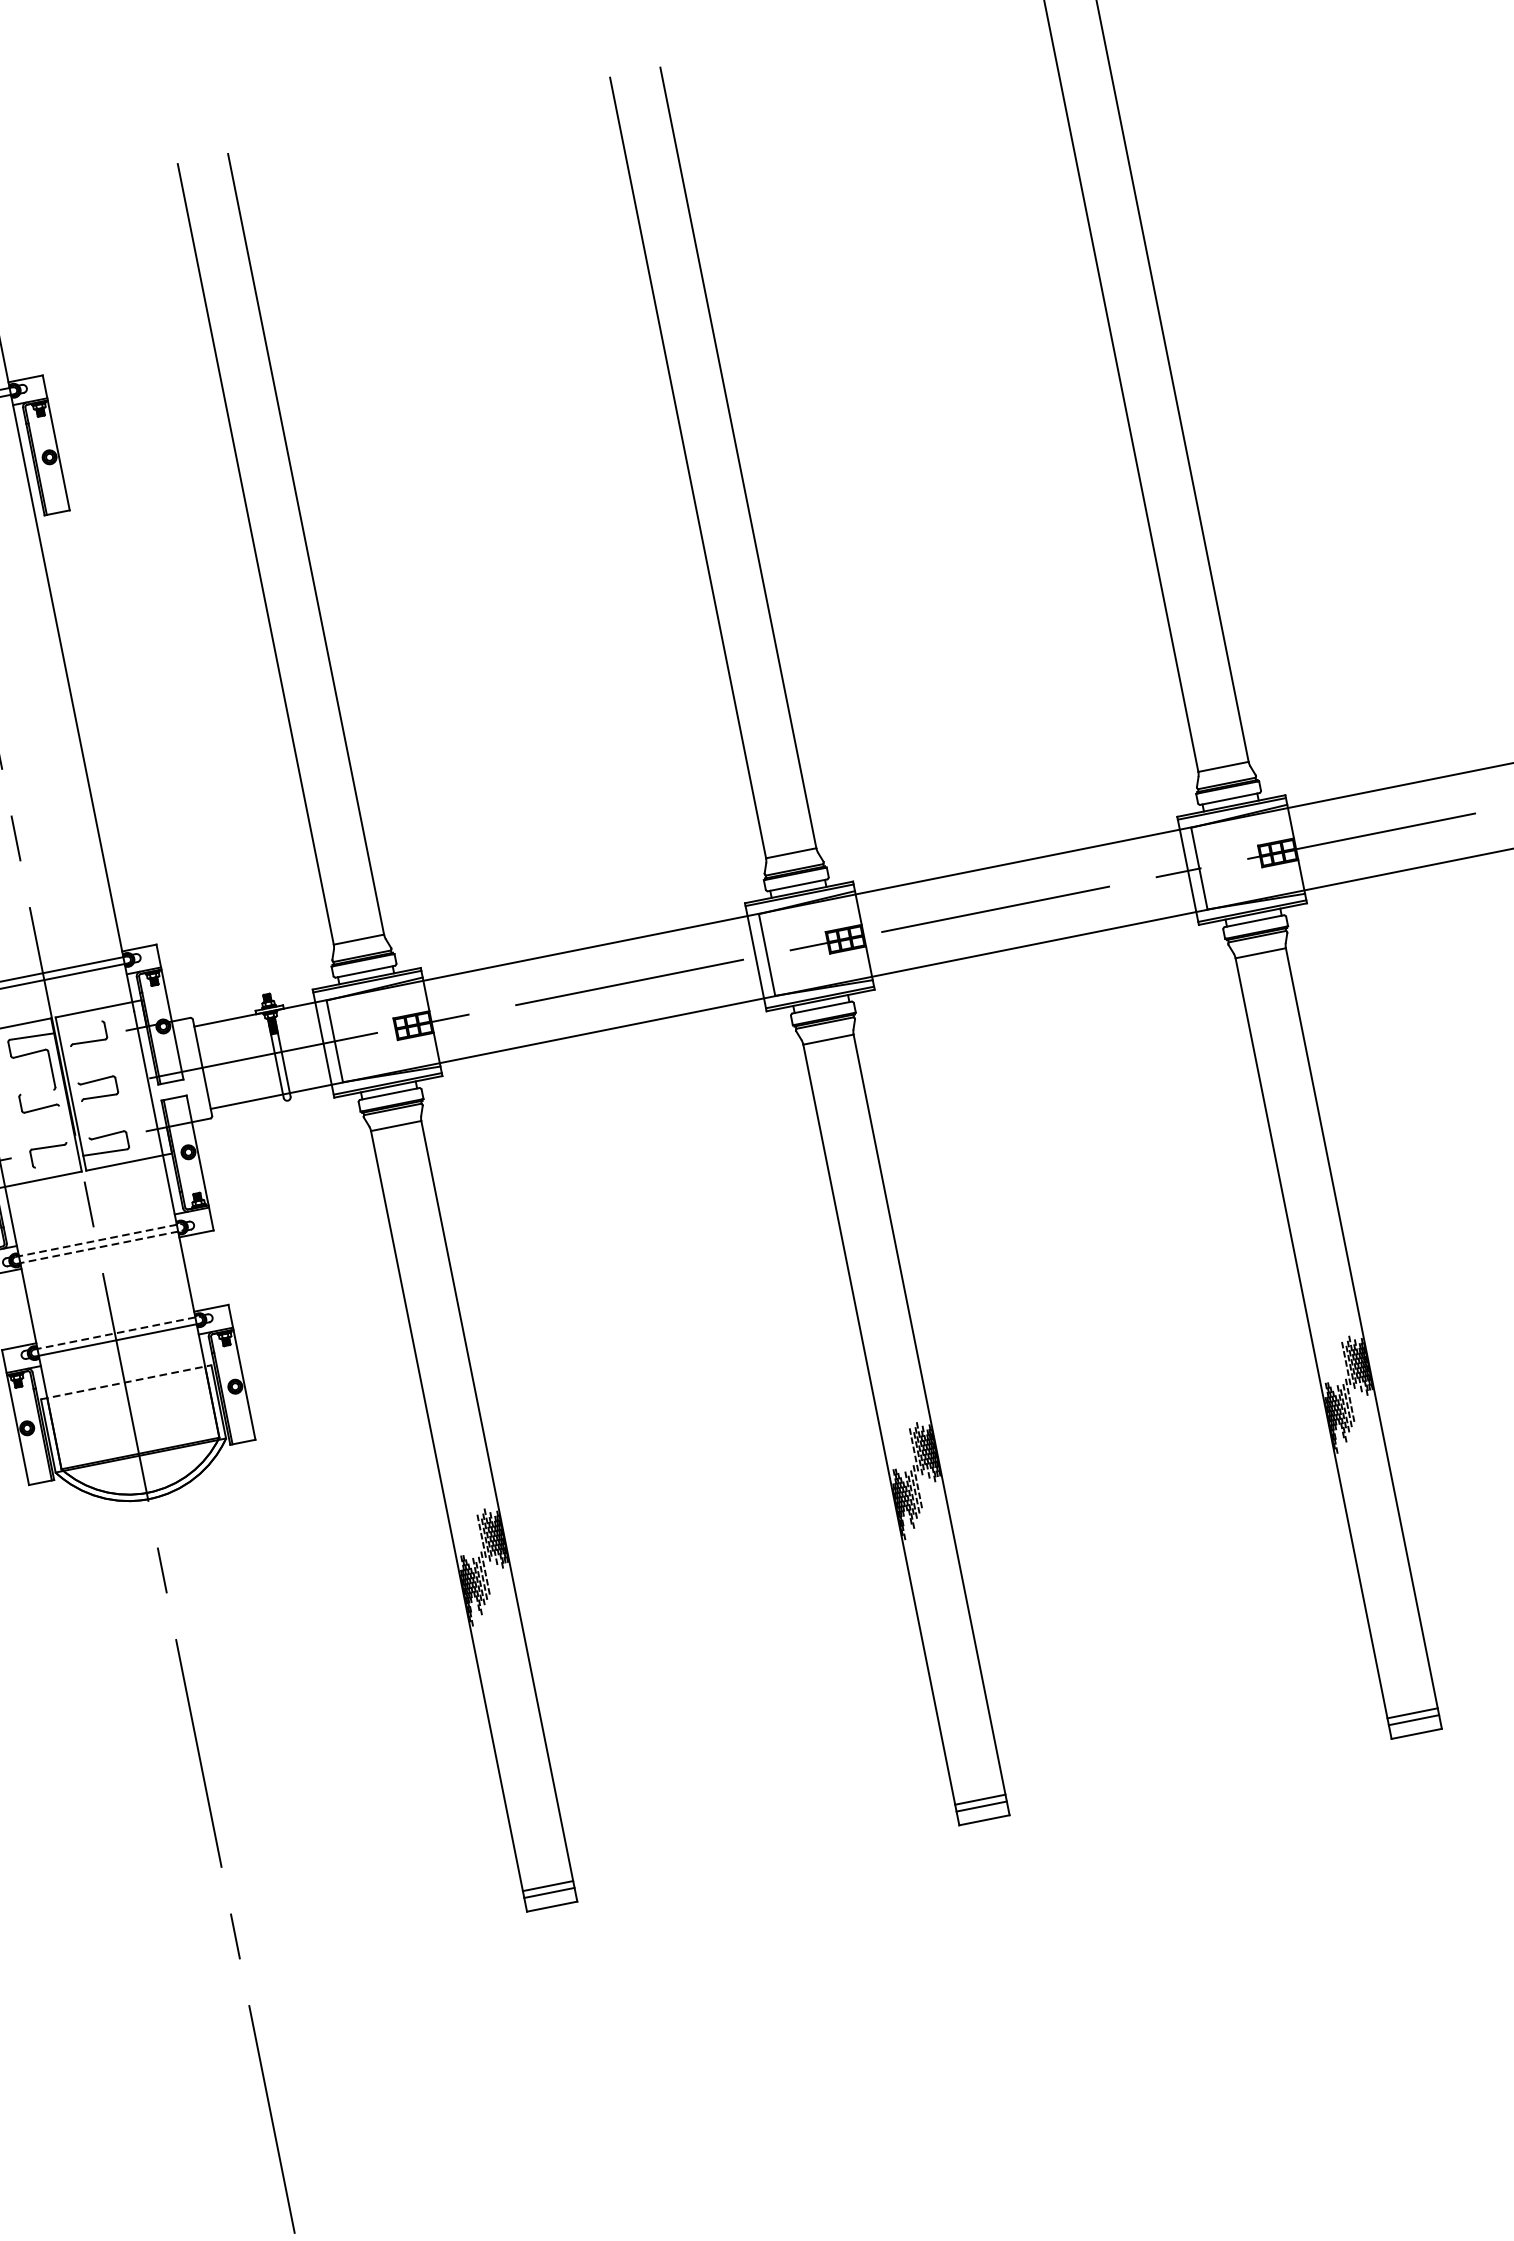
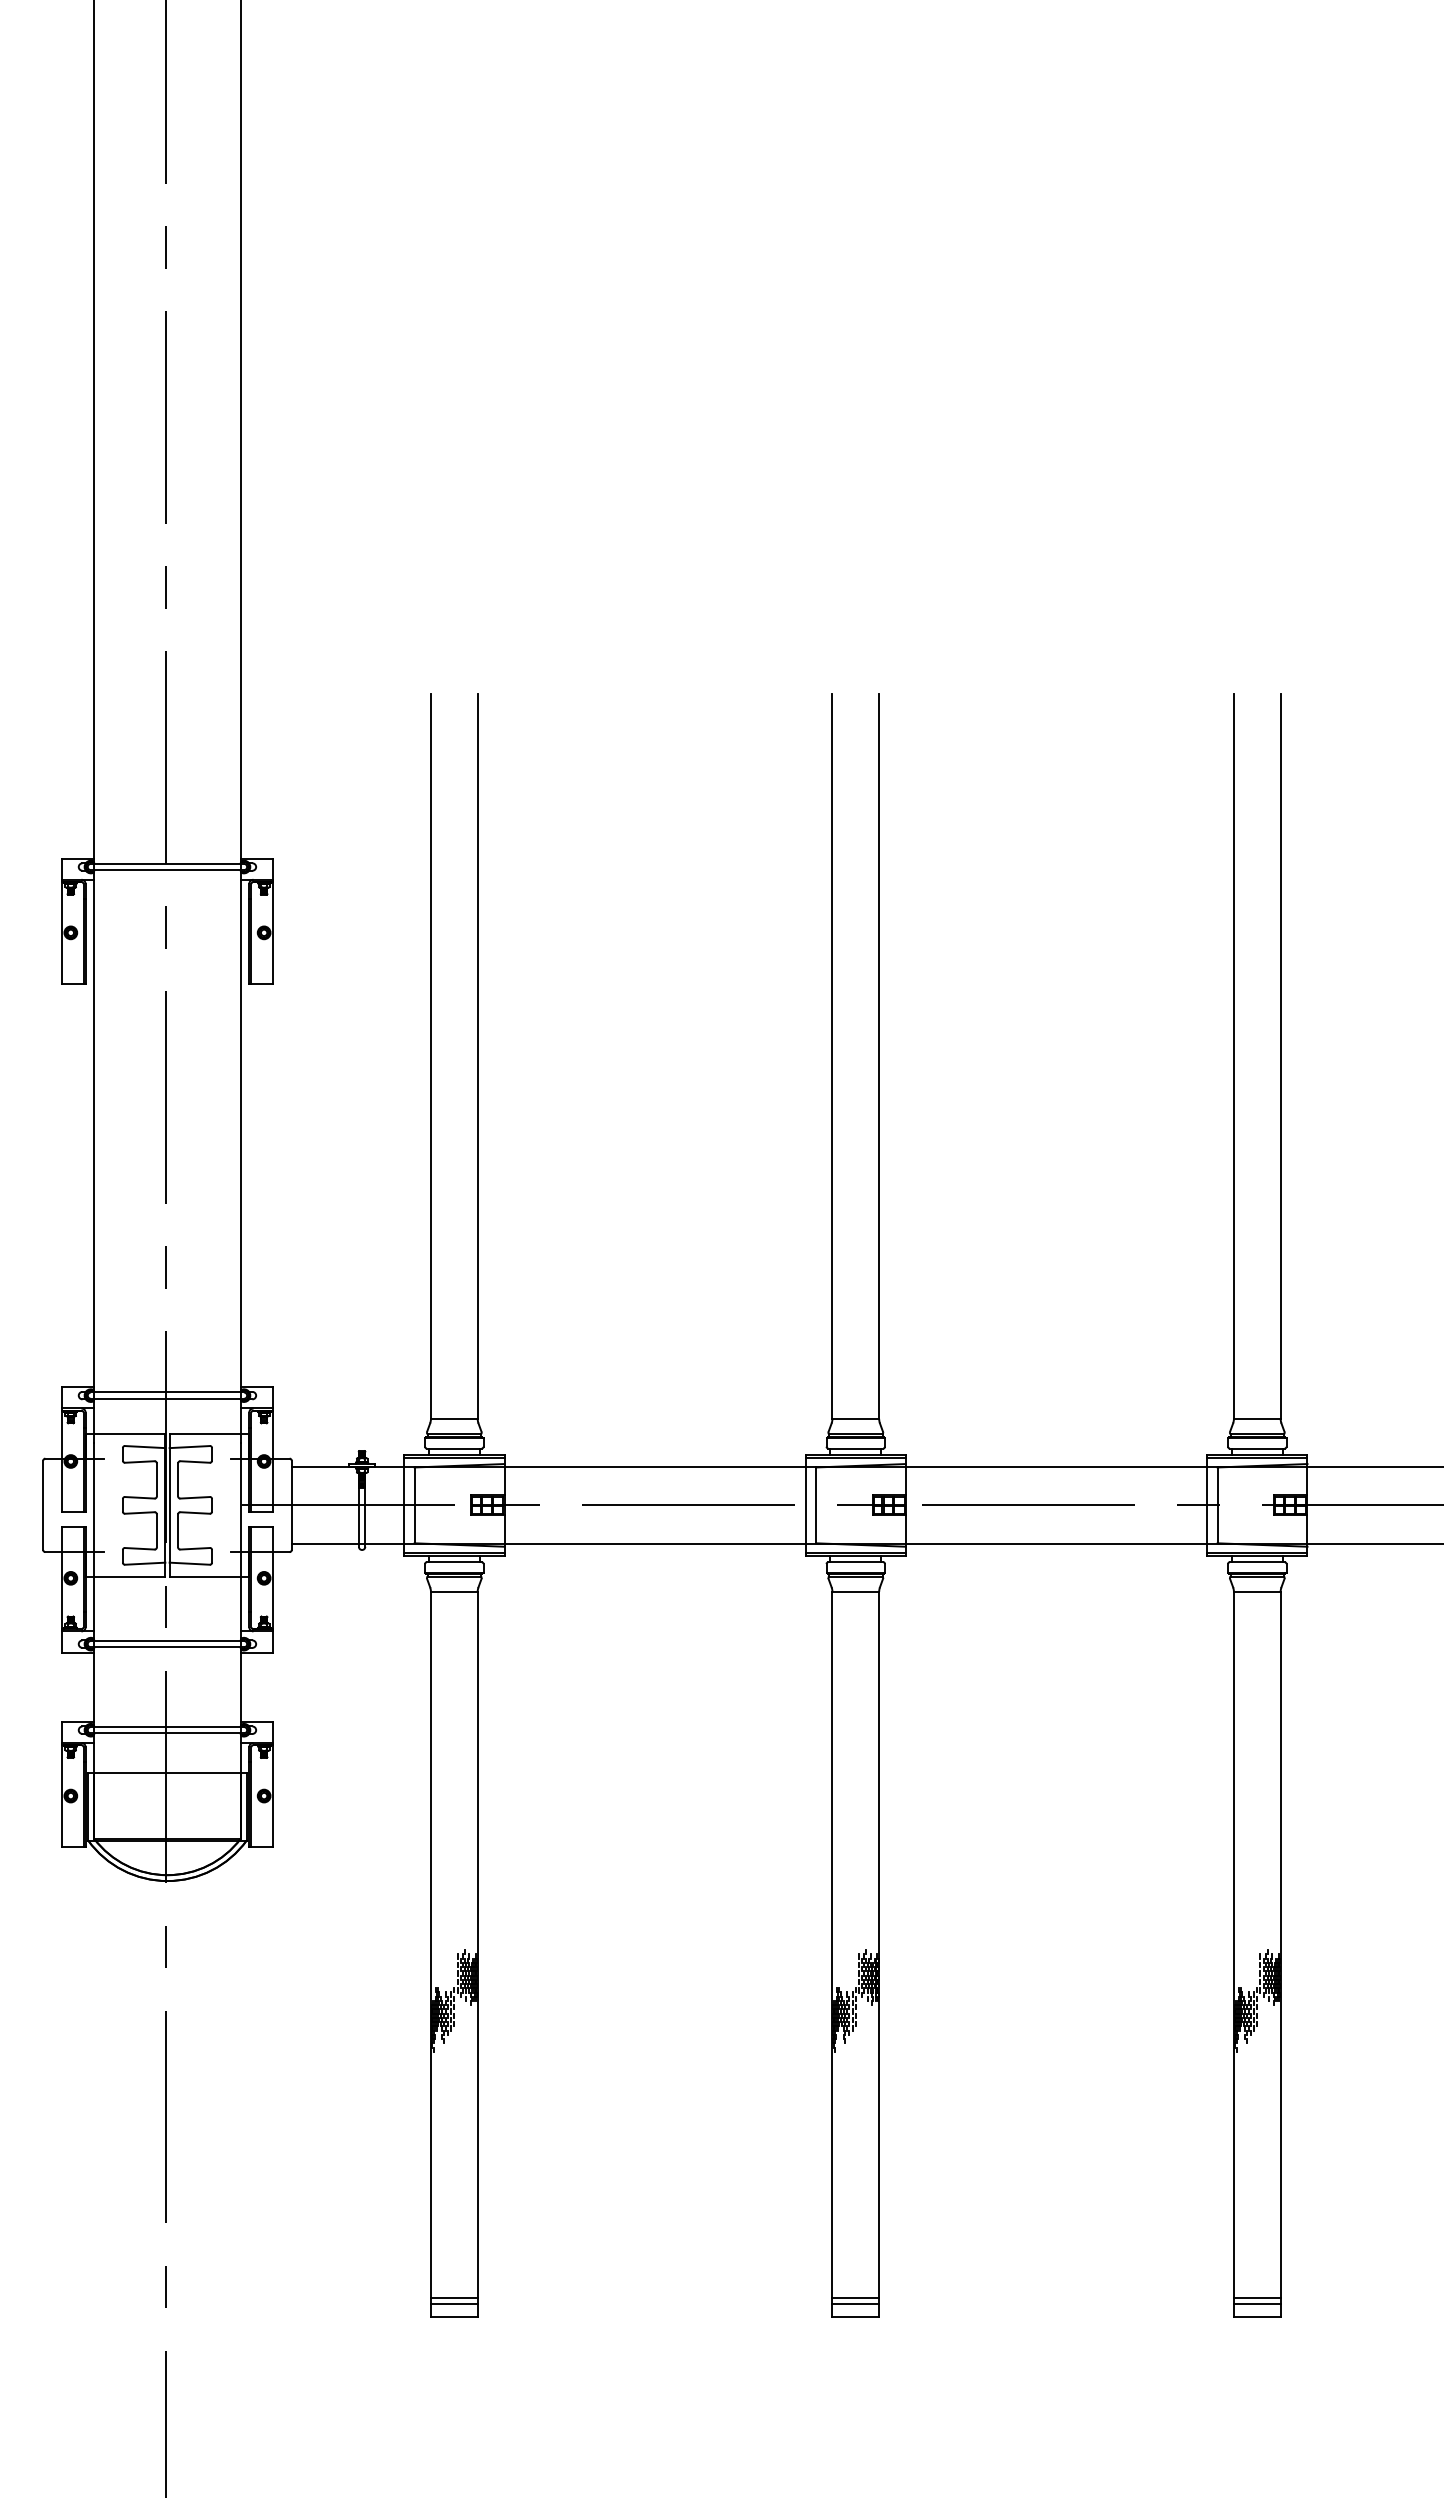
line: (79, 1027) -> (189, 1447), added
line: (75, 1064) -> (178, 1479), added
line: (36, 1092) -> (139, 1497), added
line: (85, 1119) -> (178, 1530), added
line: (62, 1123) -> (156, 1530), added
line: (57, 1161) -> (145, 1563), added
line: (97, 1240) -> (167, 1640), dashed -> solid
line: (99, 1247) -> (167, 1647), dashed -> solid
line: (116, 1333) -> (167, 1727), dashed -> solid
line: (127, 1381) -> (168, 1772), dashed -> solid

